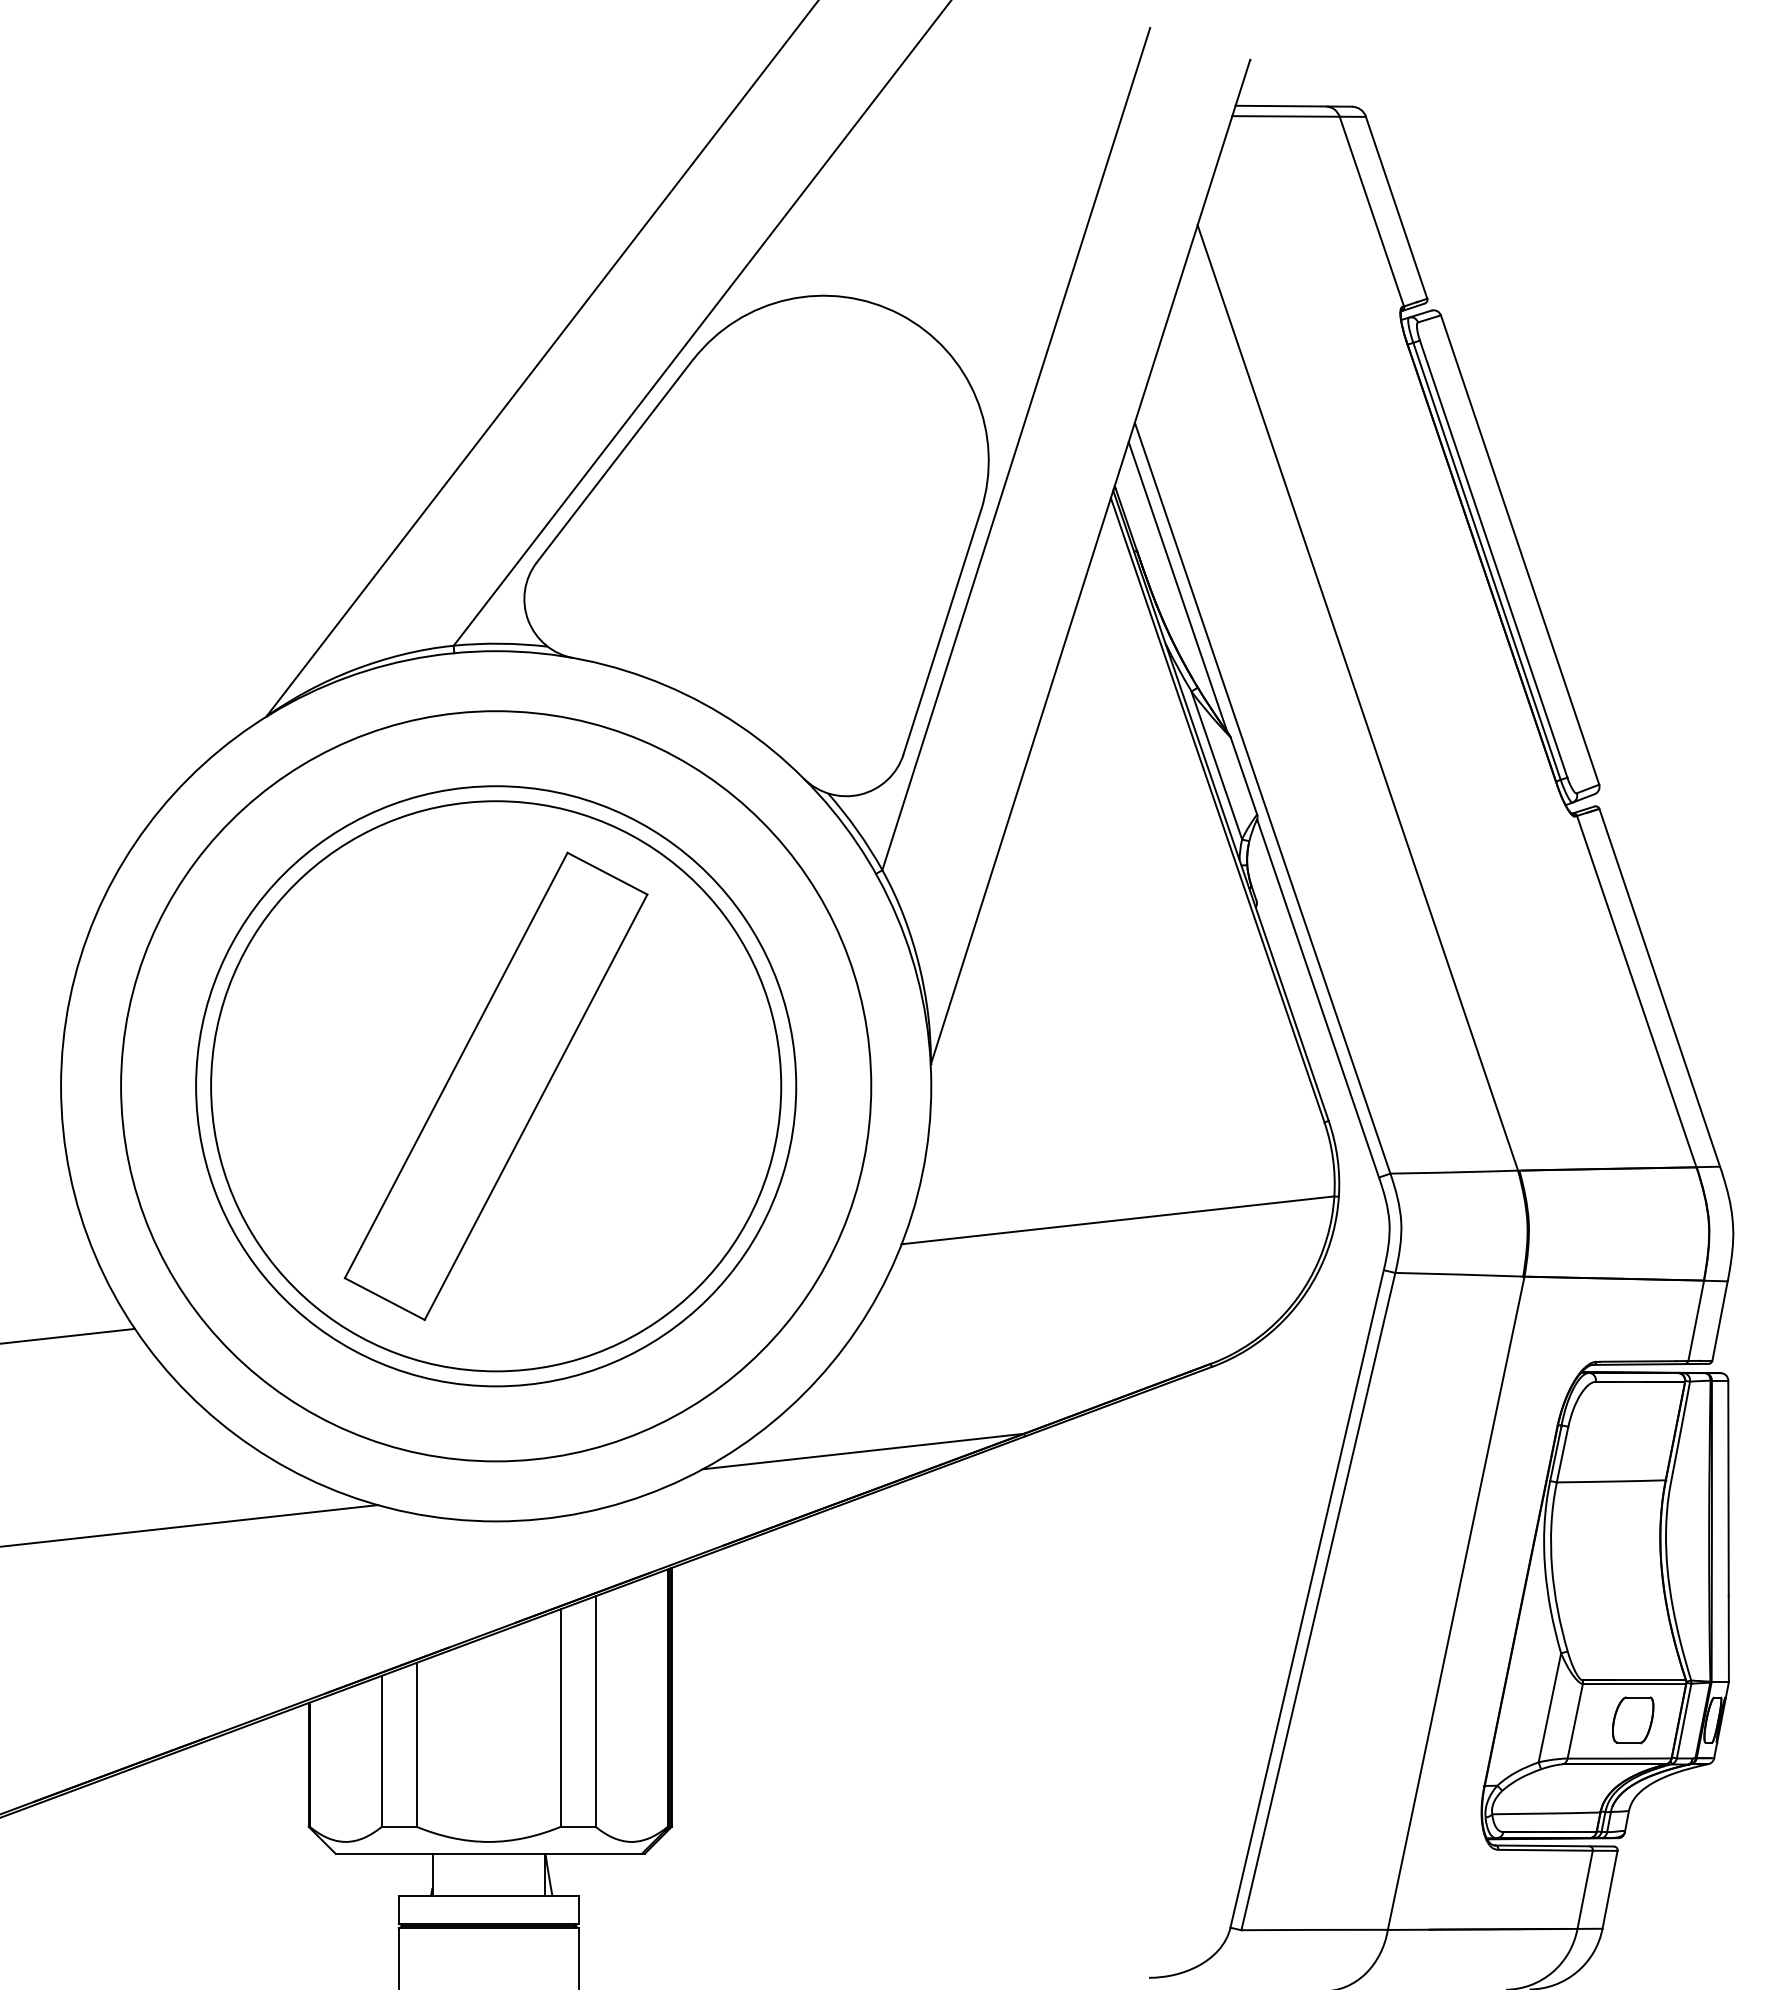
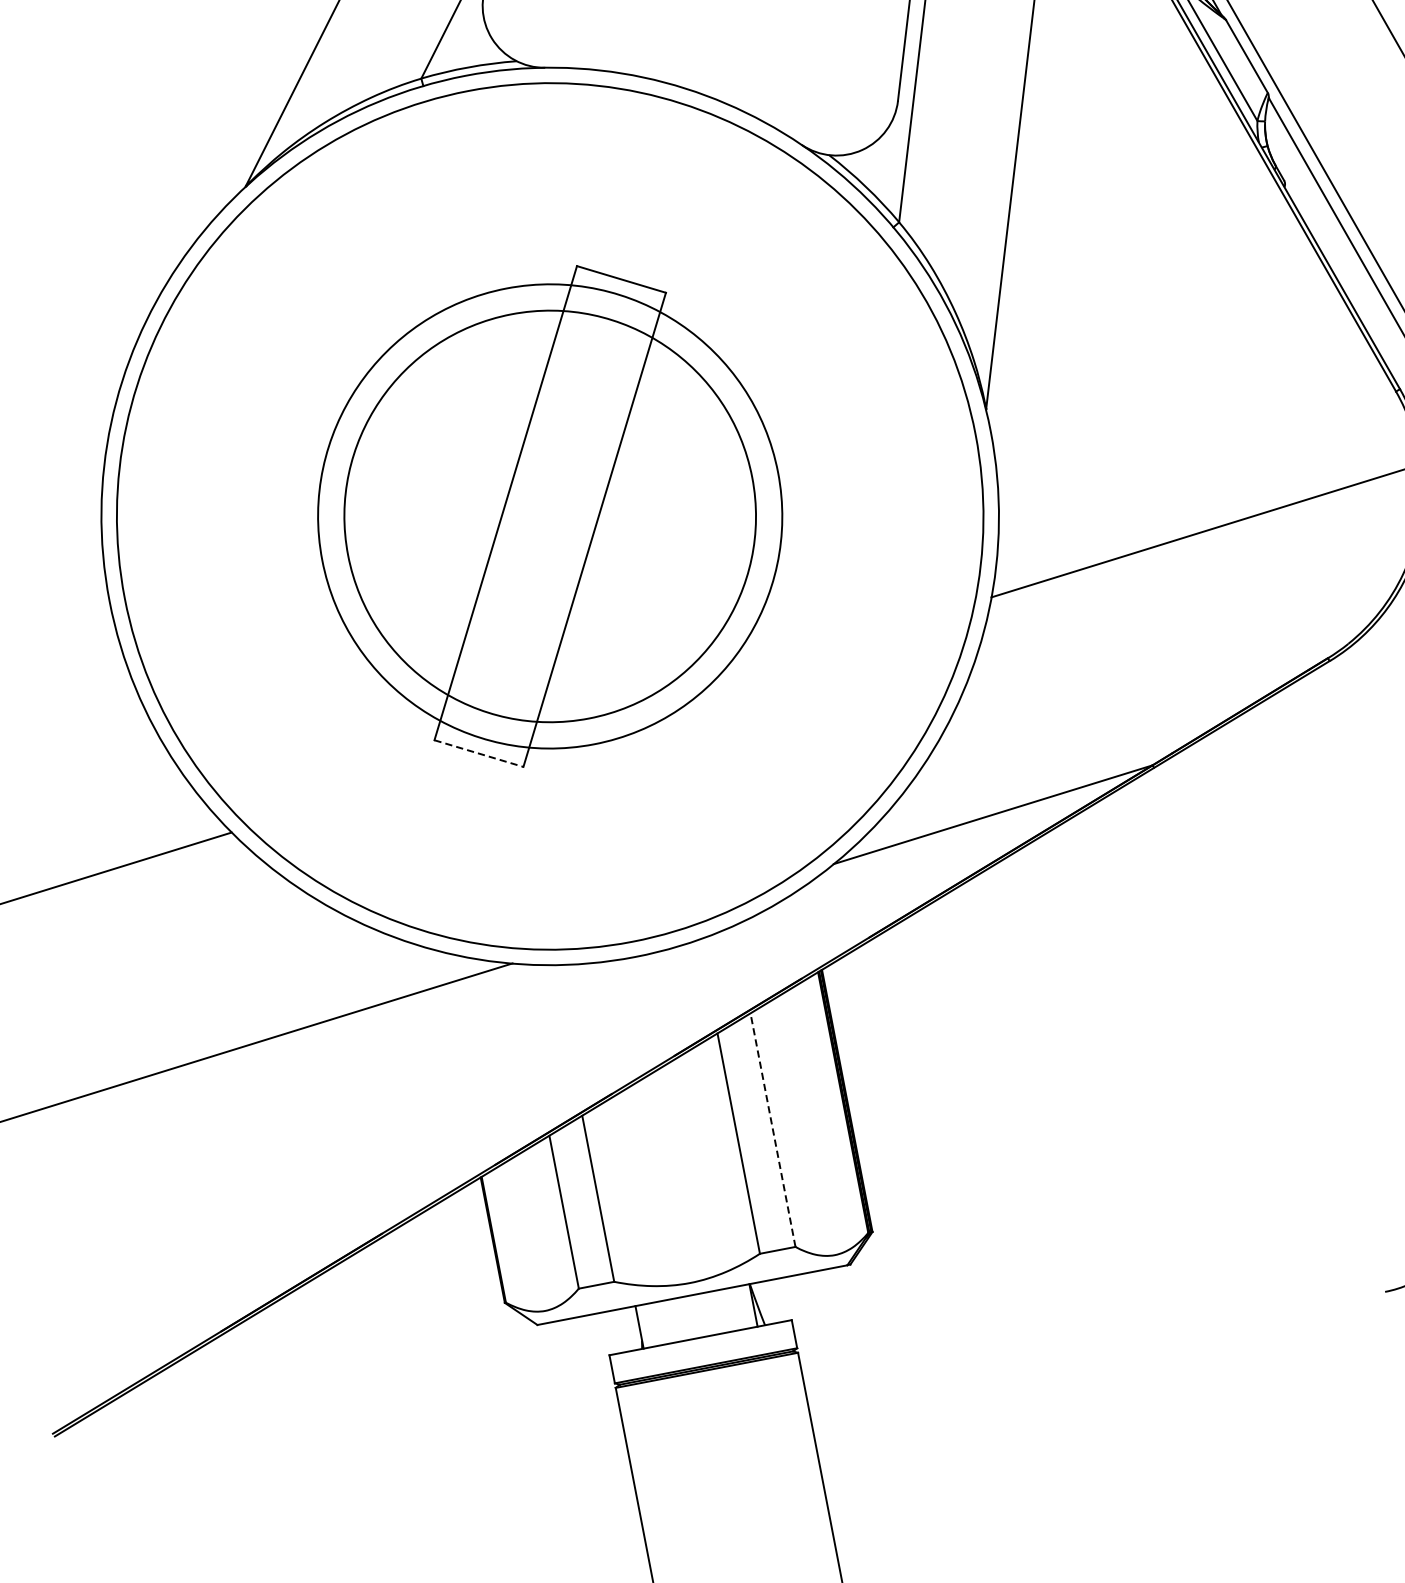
circle: (496, 1086) -> (550, 516), size x0.6
circle: (496, 1086) -> (550, 516), size x0.7
circle: (496, 1086) -> (550, 516), size x1.4
line: (385, 1299) -> (479, 753), solid -> dashed
line: (595, 1711) -> (772, 1130), solid -> dashed

